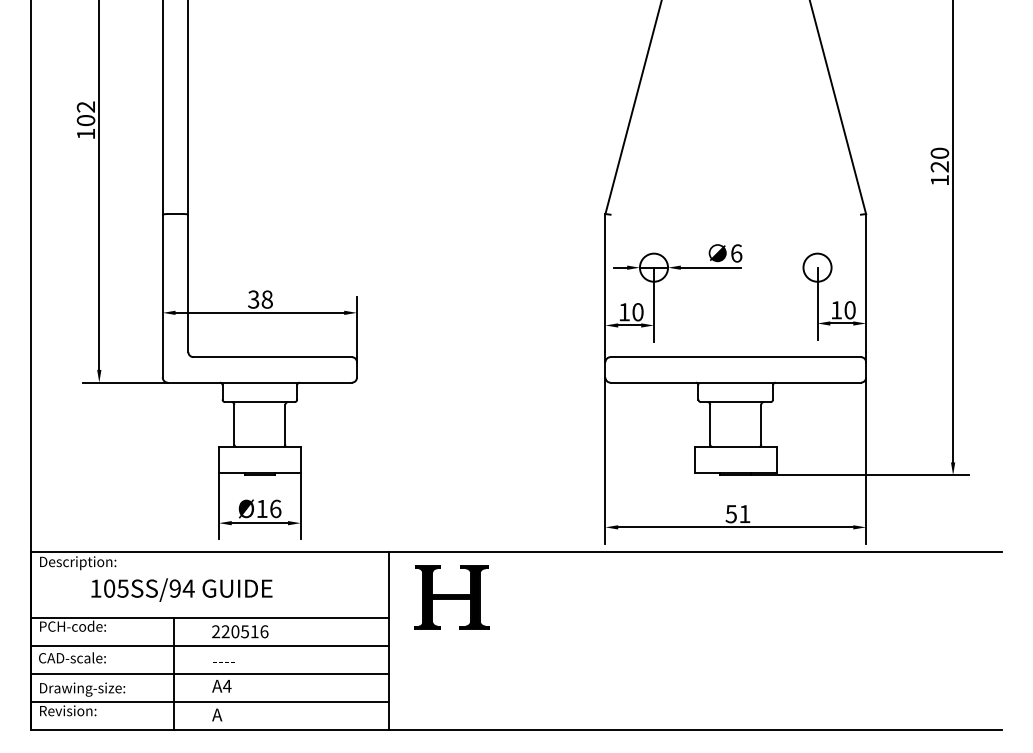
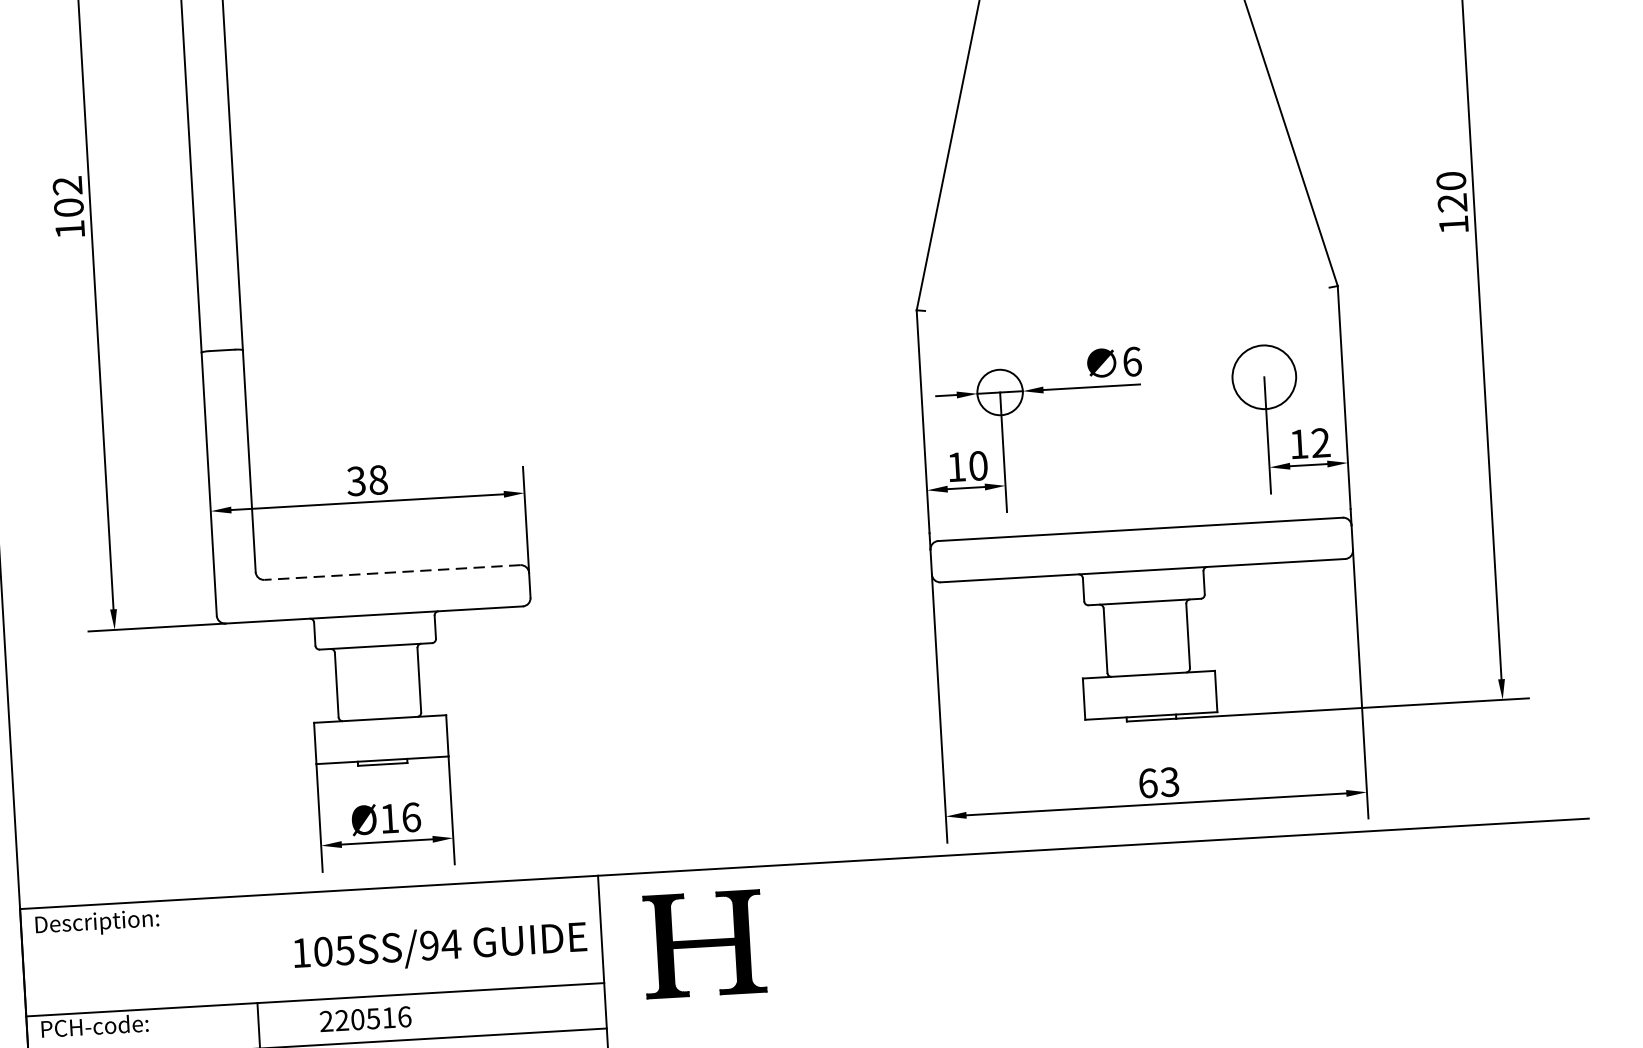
circle: (817, 267) -> (1264, 376), size x1.4
text: (849, 310) -> (1319, 443), 10 -> 12
line: (272, 357) -> (392, 573), solid -> dashed
text: (737, 513) -> (1157, 781), 51 -> 63
text: (181, 589) -> (439, 946), moved

